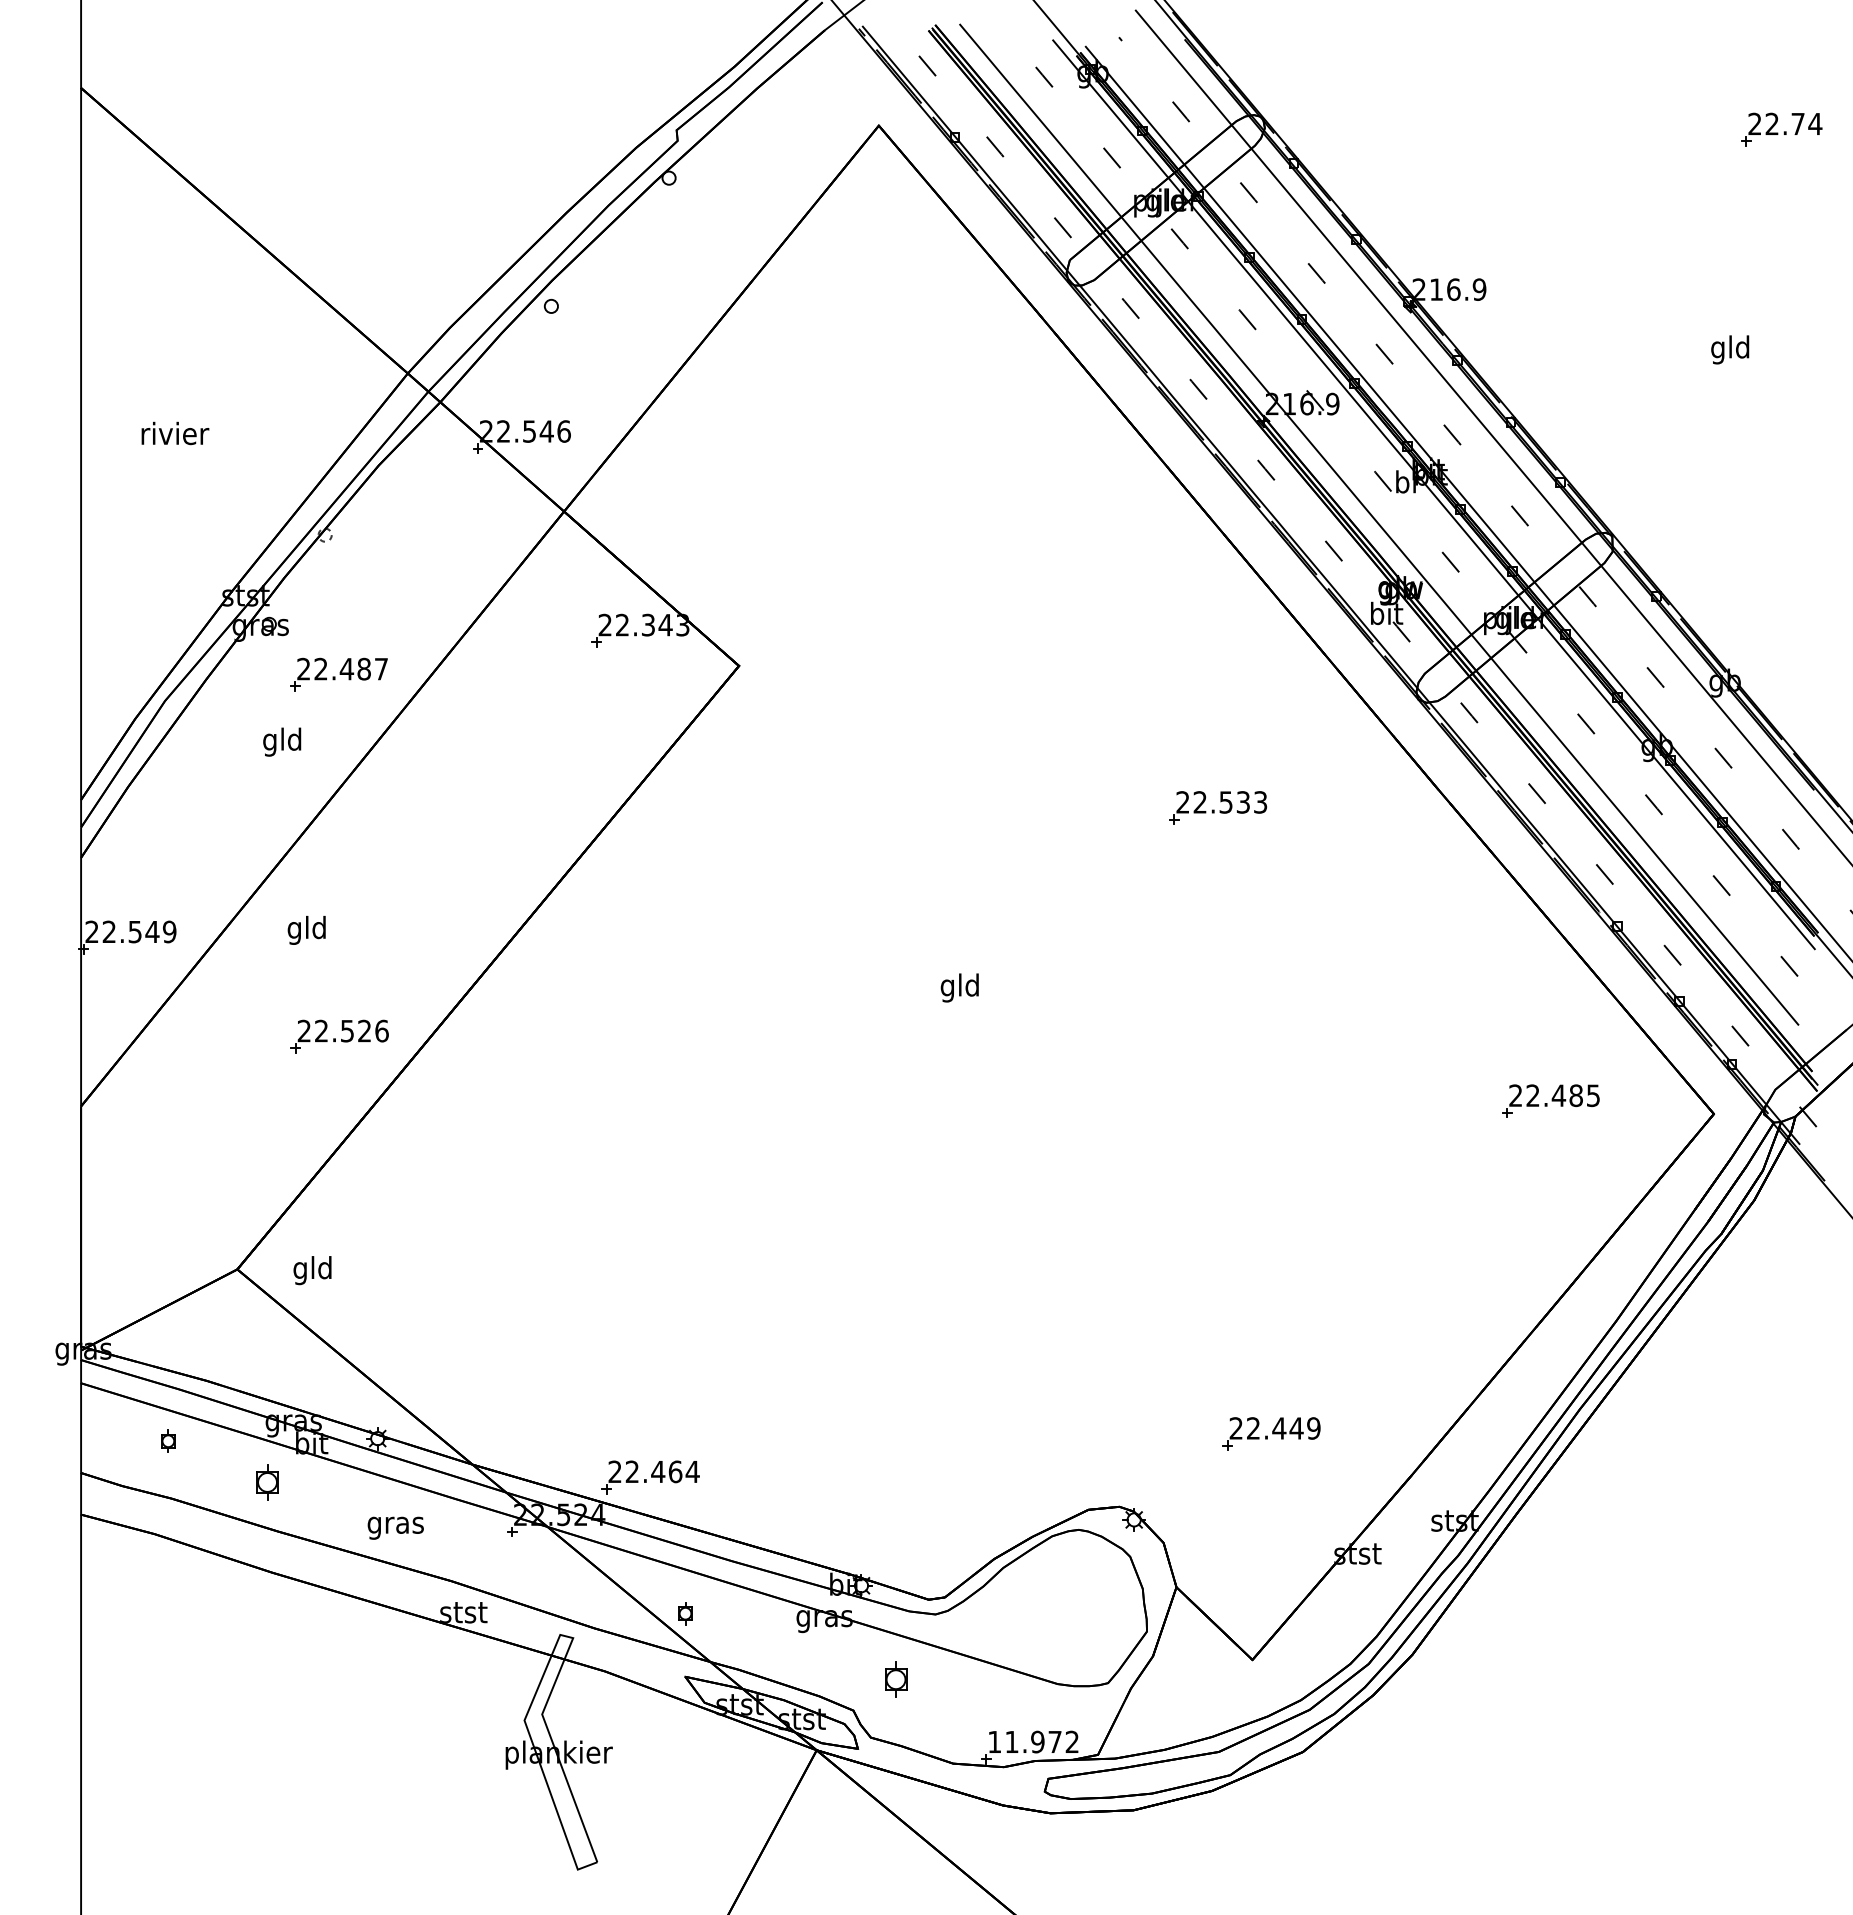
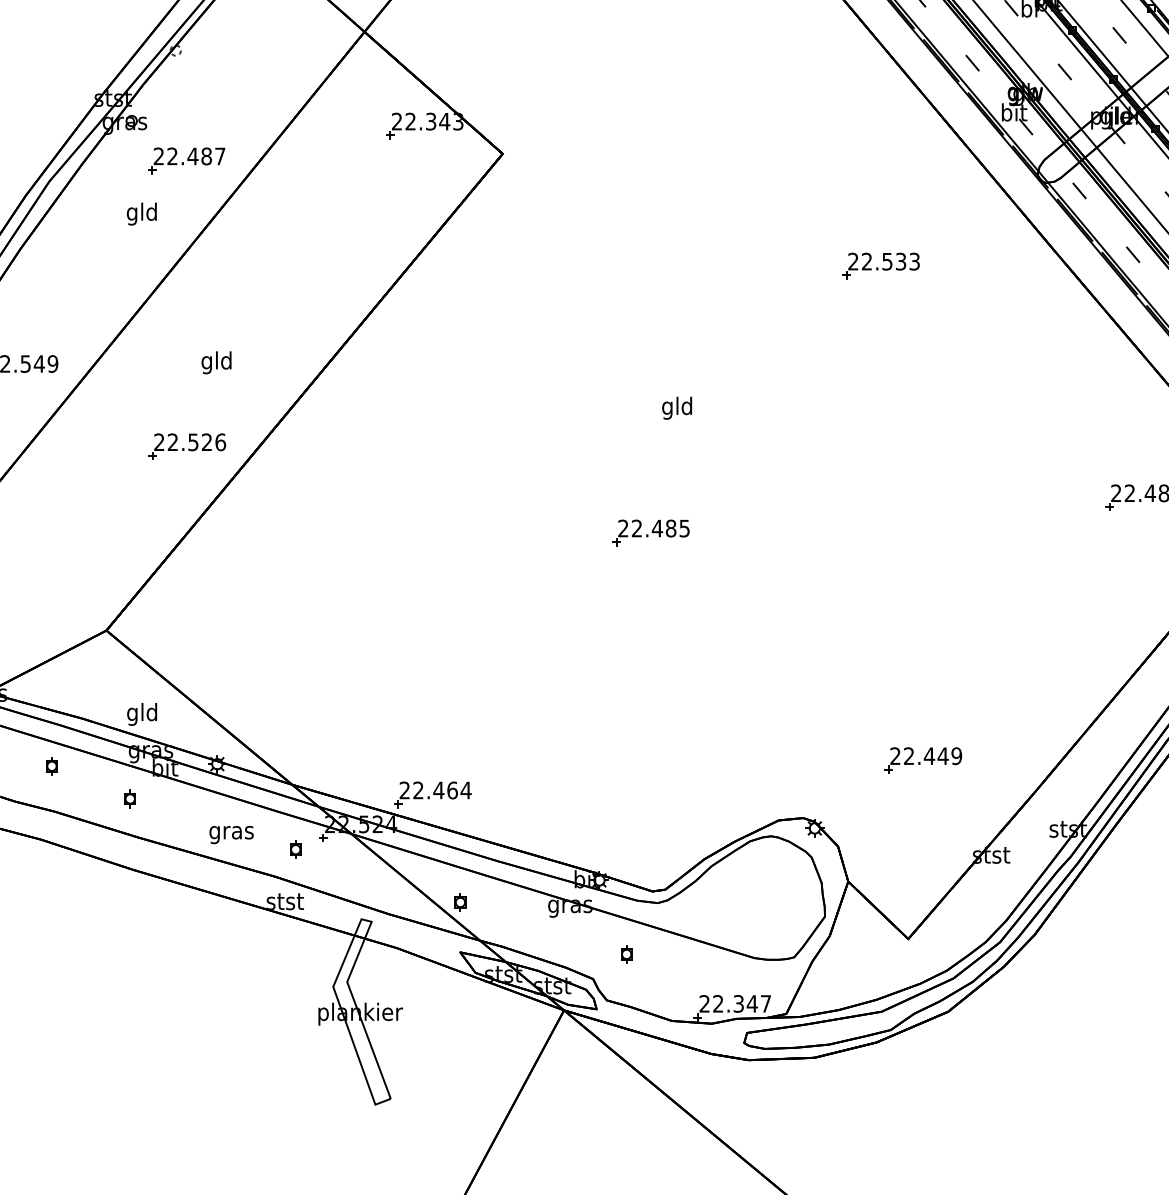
text: (306, 930) -> (216, 362), moved
part: (926, 1145) -> (650, 532), added
text: (312, 1270) -> (142, 714), moved
part: (267, 1482) -> (130, 798), size x0.62
part: (476, 1546) -> (295, 849), added
part: (895, 1678) -> (626, 953), size x0.62
text: (1033, 1741) -> (735, 1003), 11.972 -> 22.347

